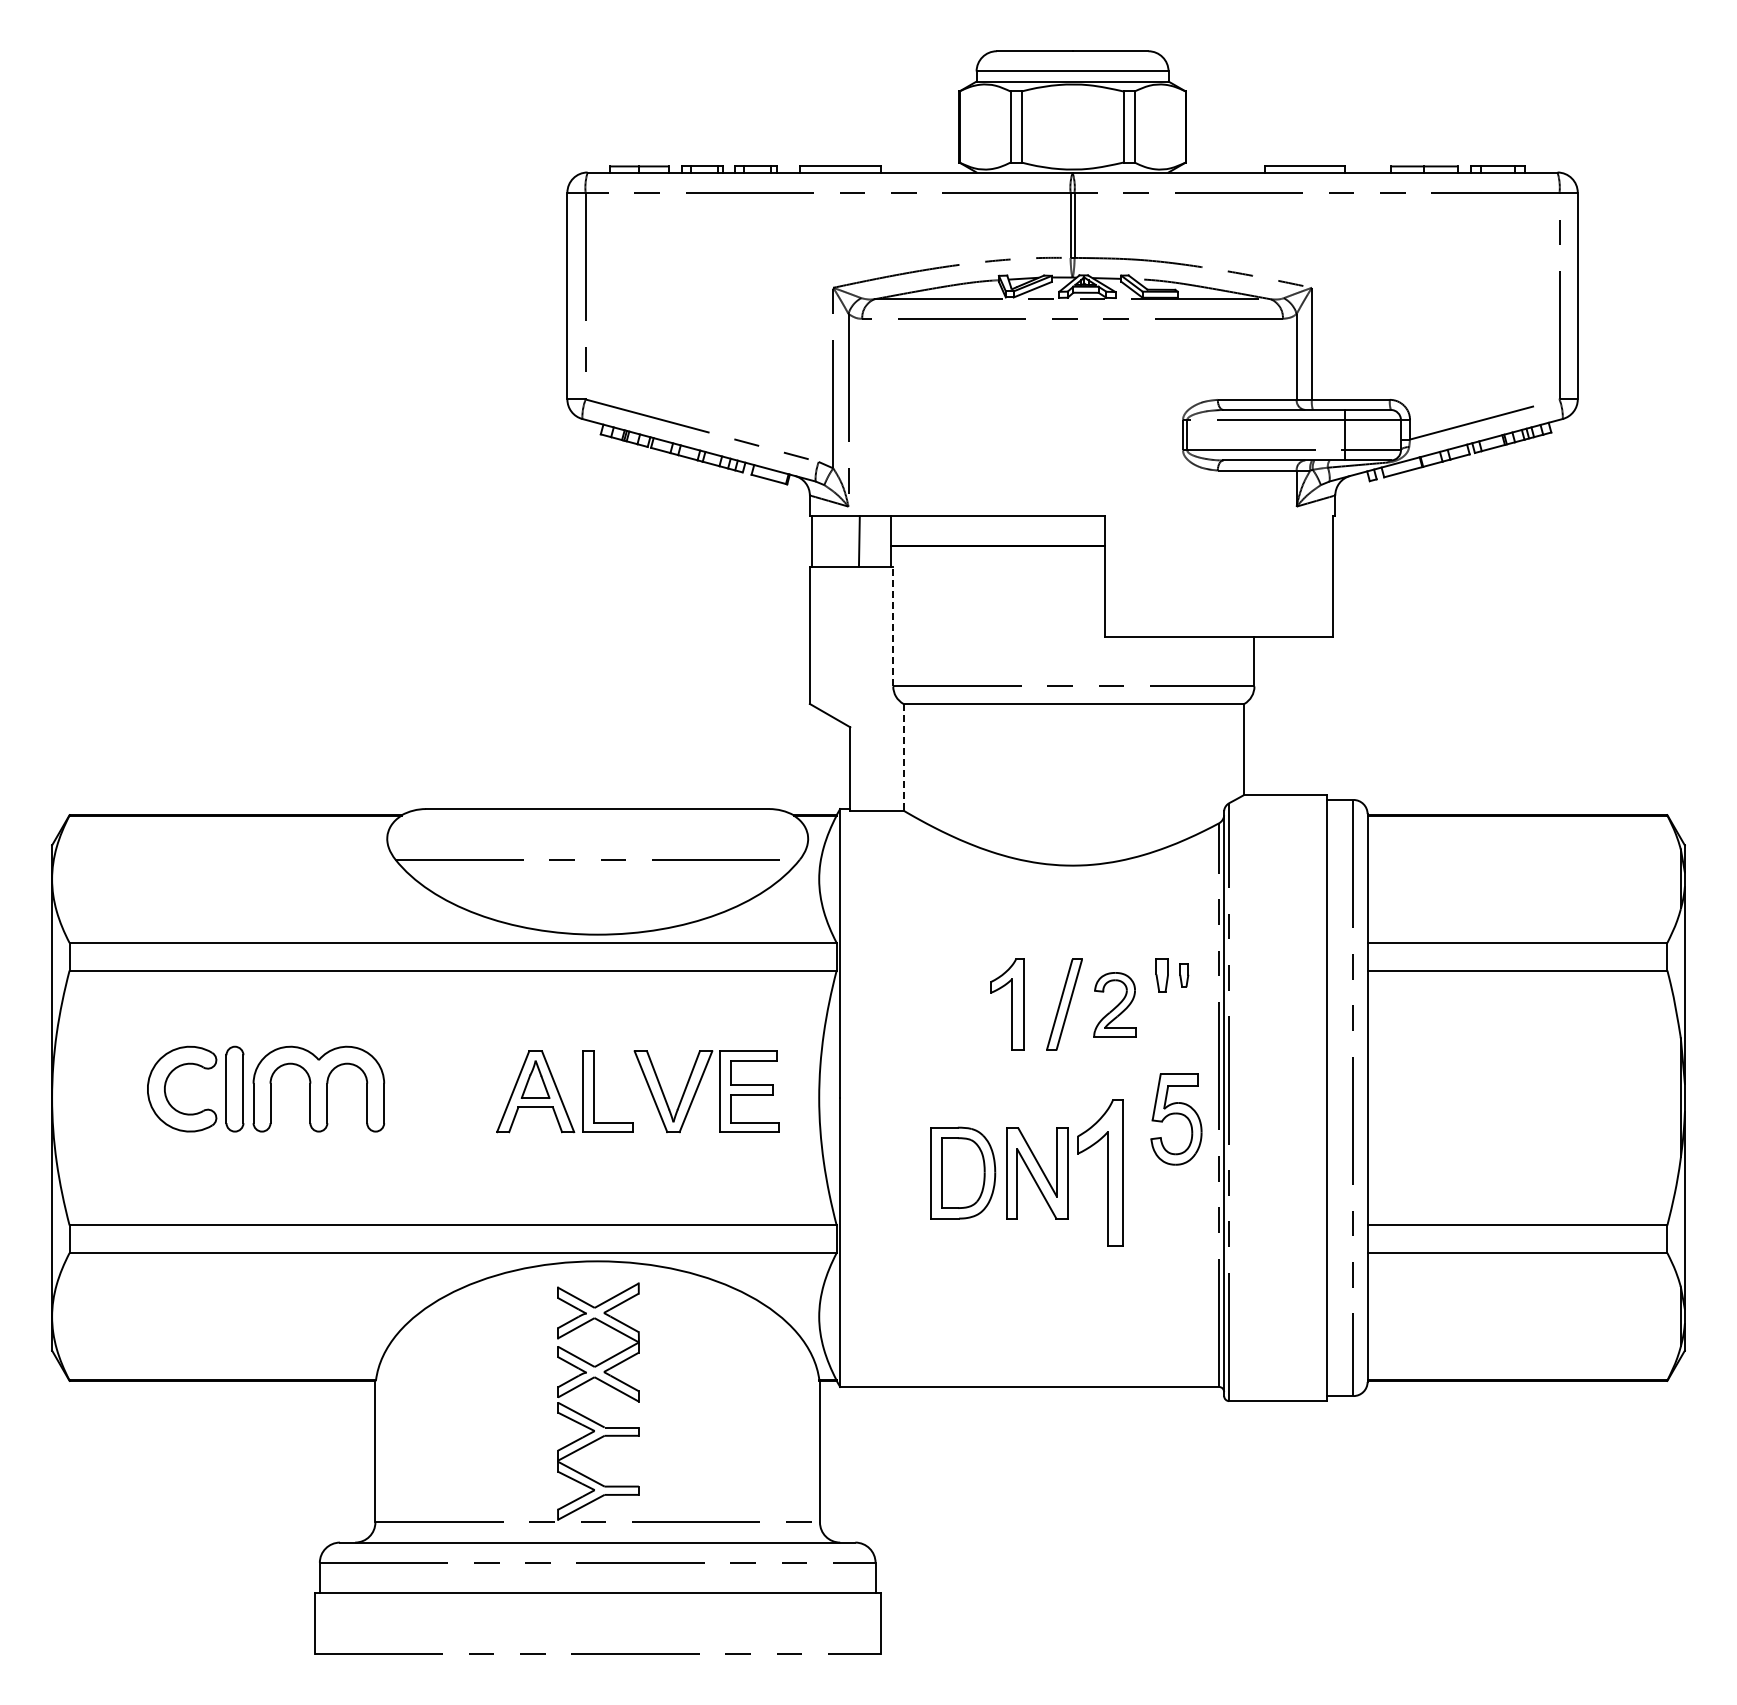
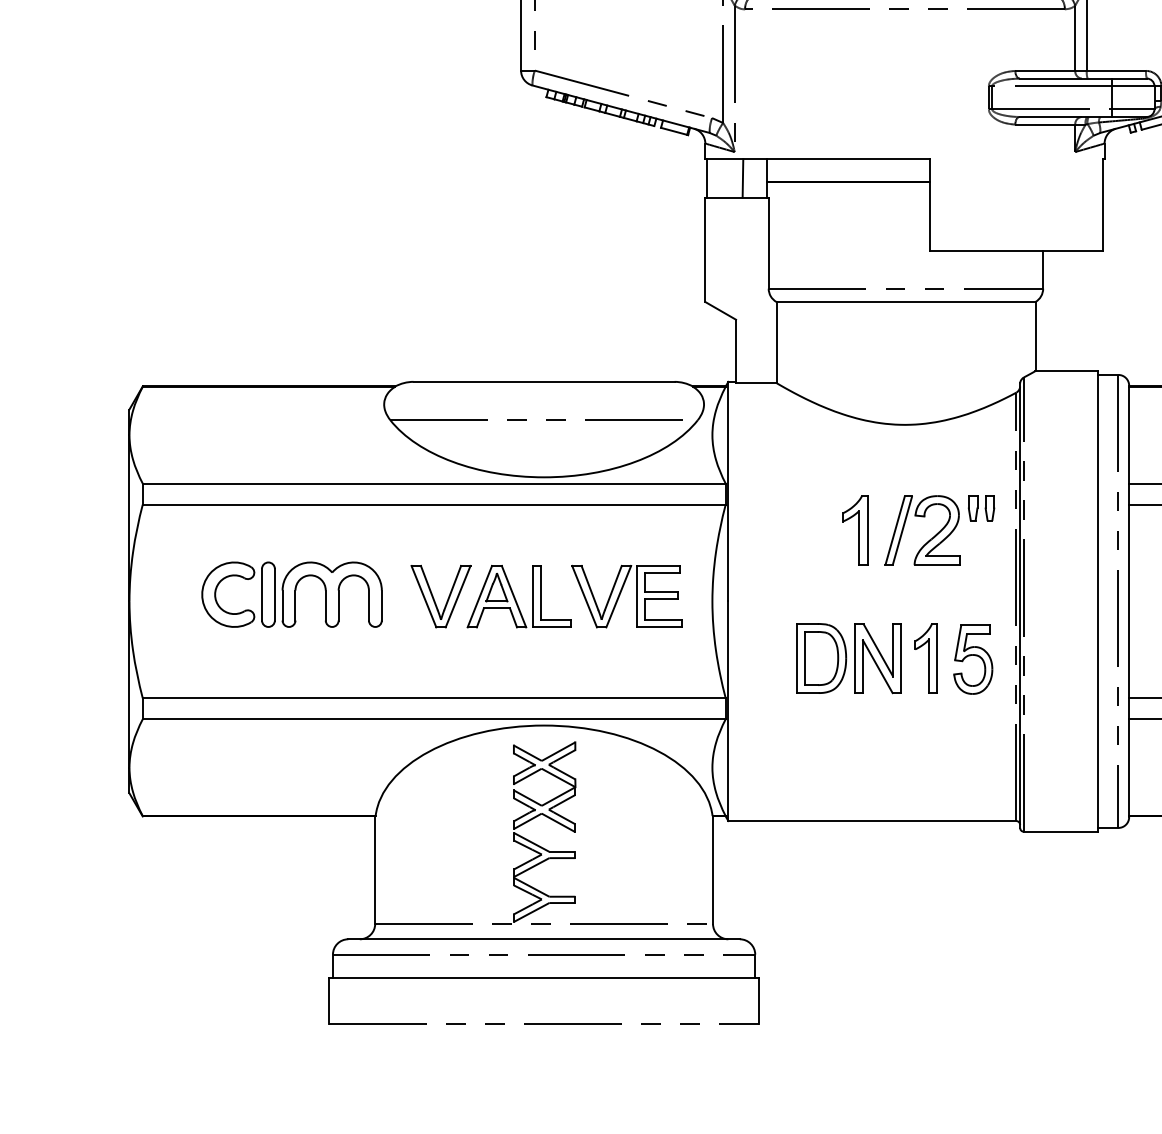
line: (893, 626) -> (768, 243), dashed -> solid
line: (903, 757) -> (776, 342), dashed -> solid
part: (1183, 975) -> (989, 508), size x1.43
part: (1114, 1004) -> (936, 530), size x1.43
part: (453, 1095) -> (434, 599), added
part: (1176, 1119) -> (973, 659), moved
part: (1099, 1173) -> (925, 658), size x0.62

